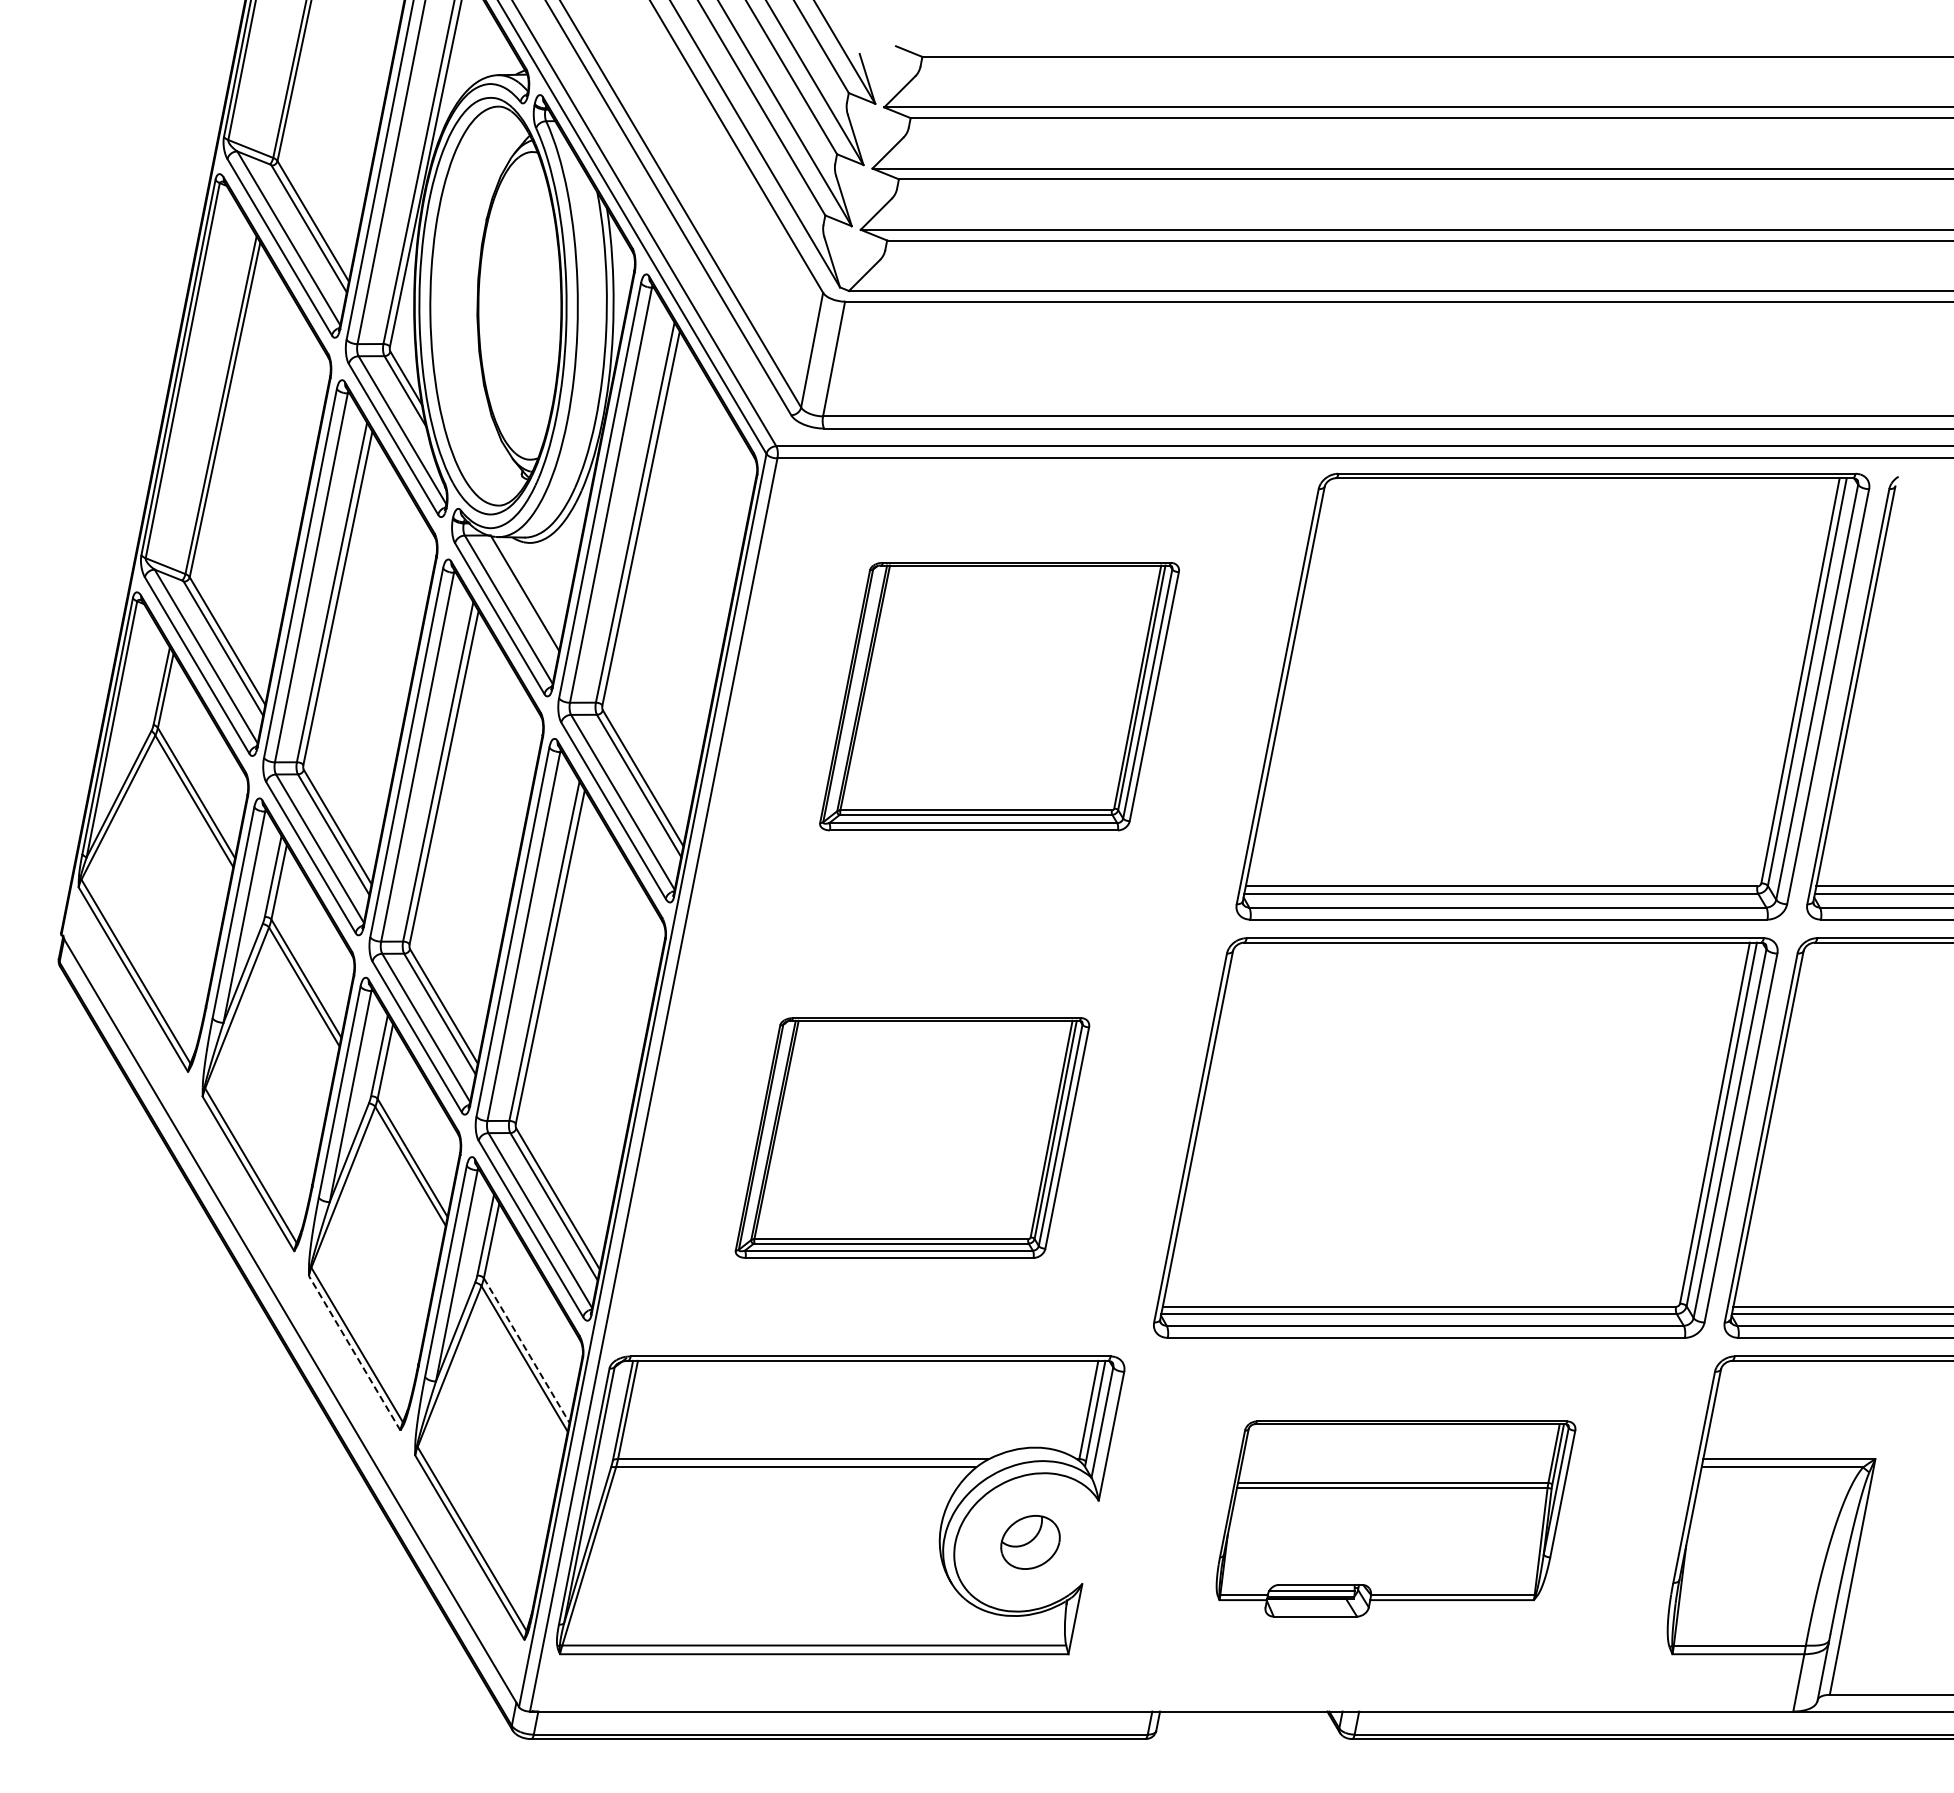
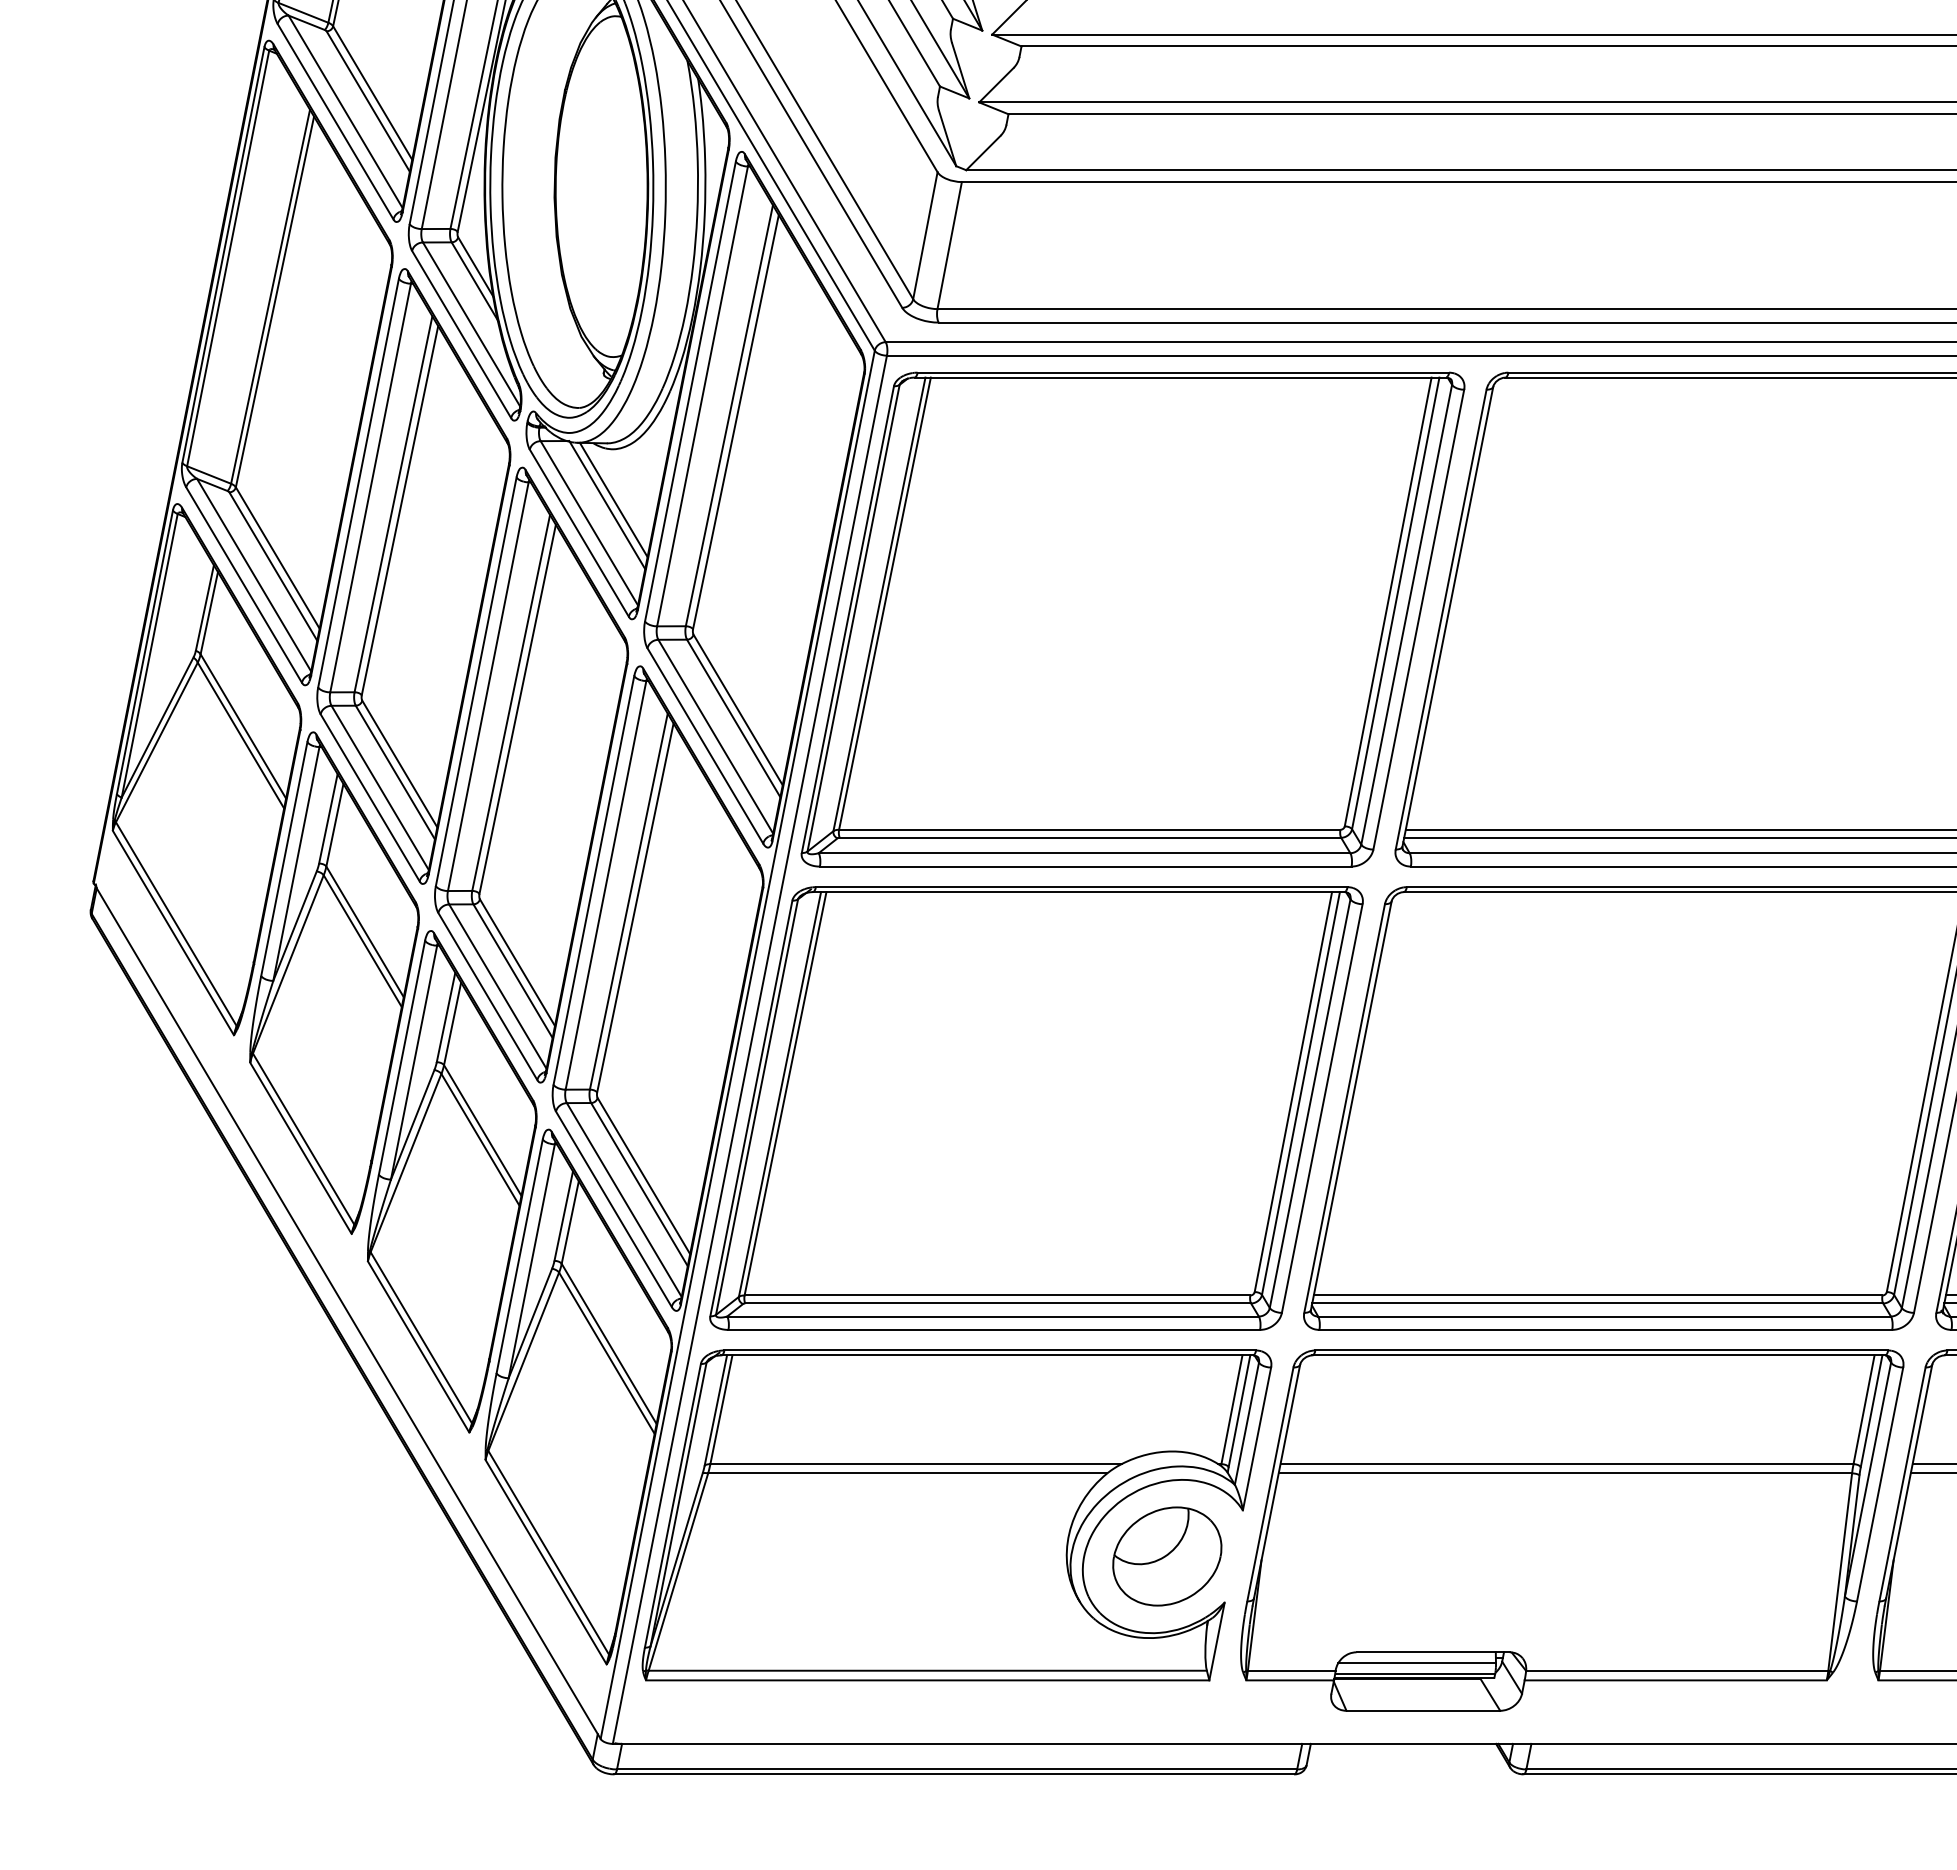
line: (530, 588) -> (613, 499), added
part: (999, 696) -> (1132, 619), size x1.67
part: (912, 1137) -> (1036, 1107), size x1.67
line: (526, 1350) -> (608, 1343), dashed -> solid
line: (354, 1353) -> (418, 1347), dashed -> solid
part: (1395, 1518) -> (1571, 1530), size x1.67
part: (1030, 1542) -> (1167, 1556), size x1.67

